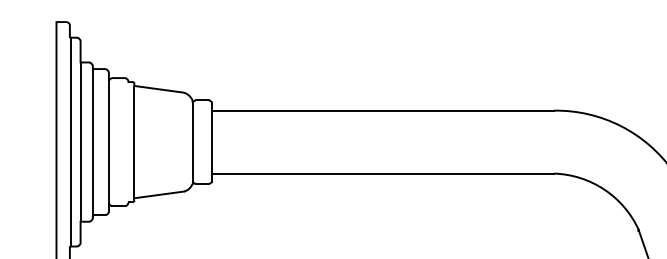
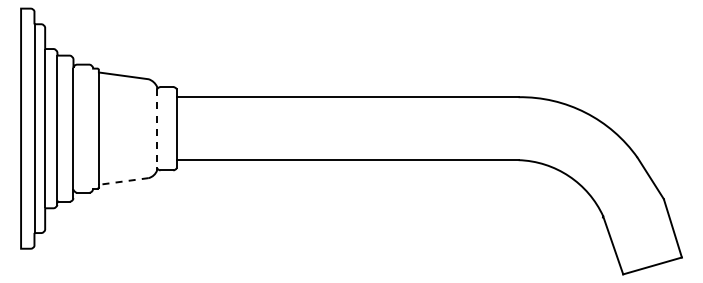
line: (192, 141) -> (157, 128), solid -> dashed
line: (158, 194) -> (123, 181), solid -> dashed

